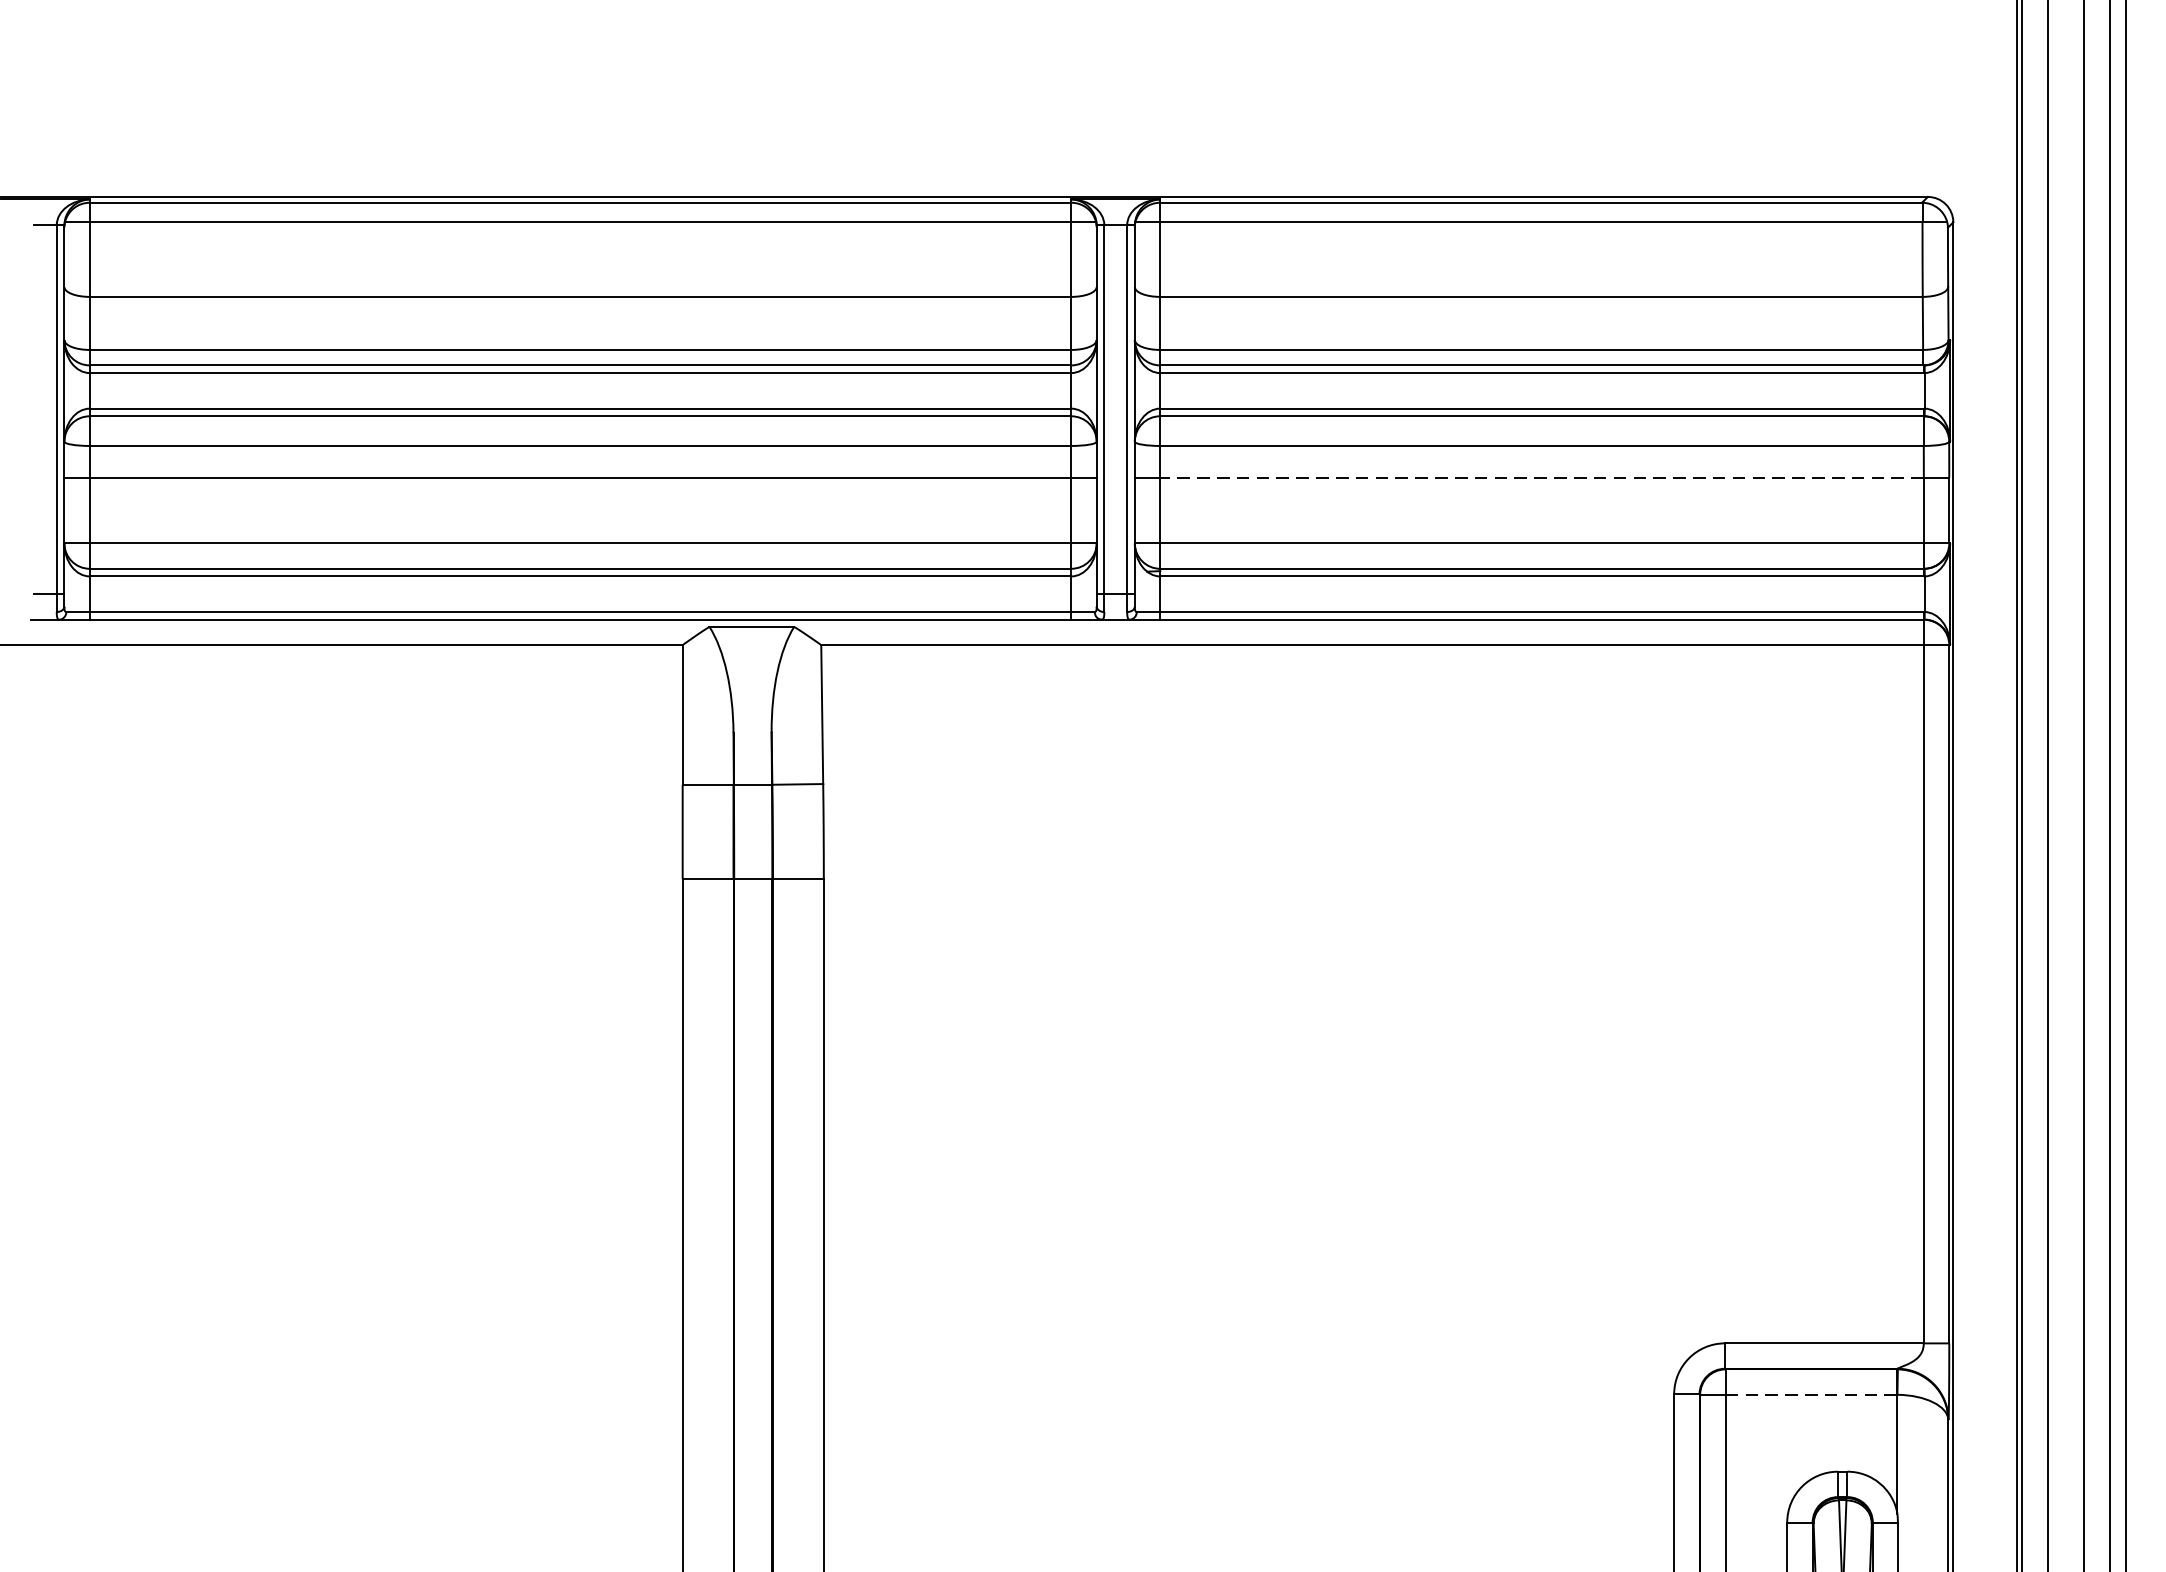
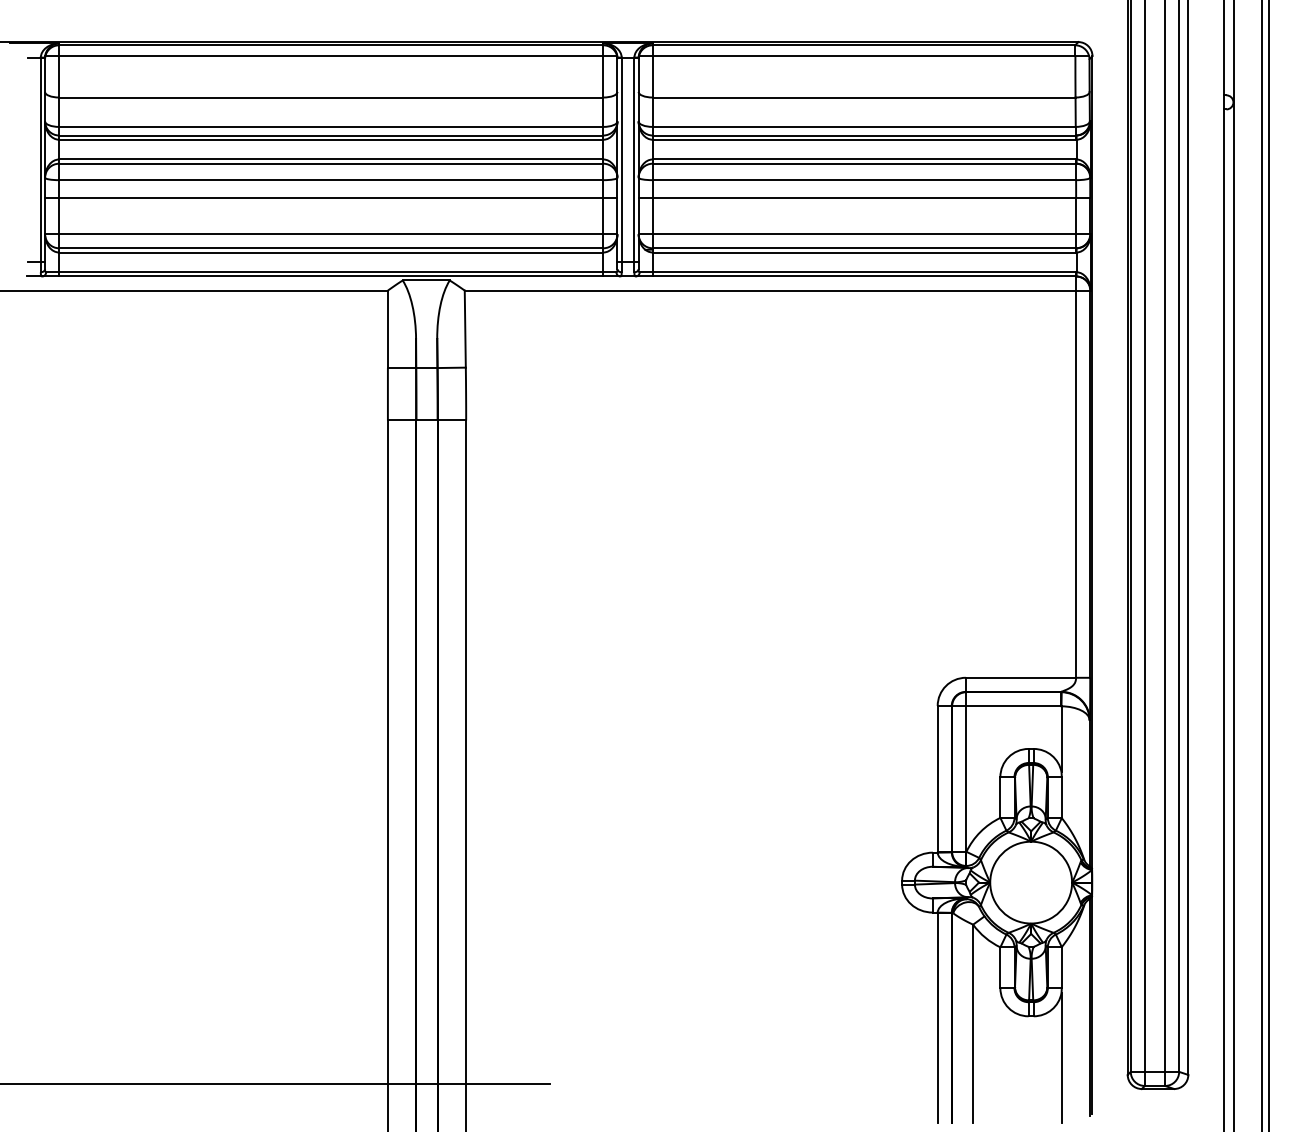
line: (1542, 477) -> (864, 197), dashed -> solid
line: (1810, 1395) -> (1013, 706), dashed -> solid

